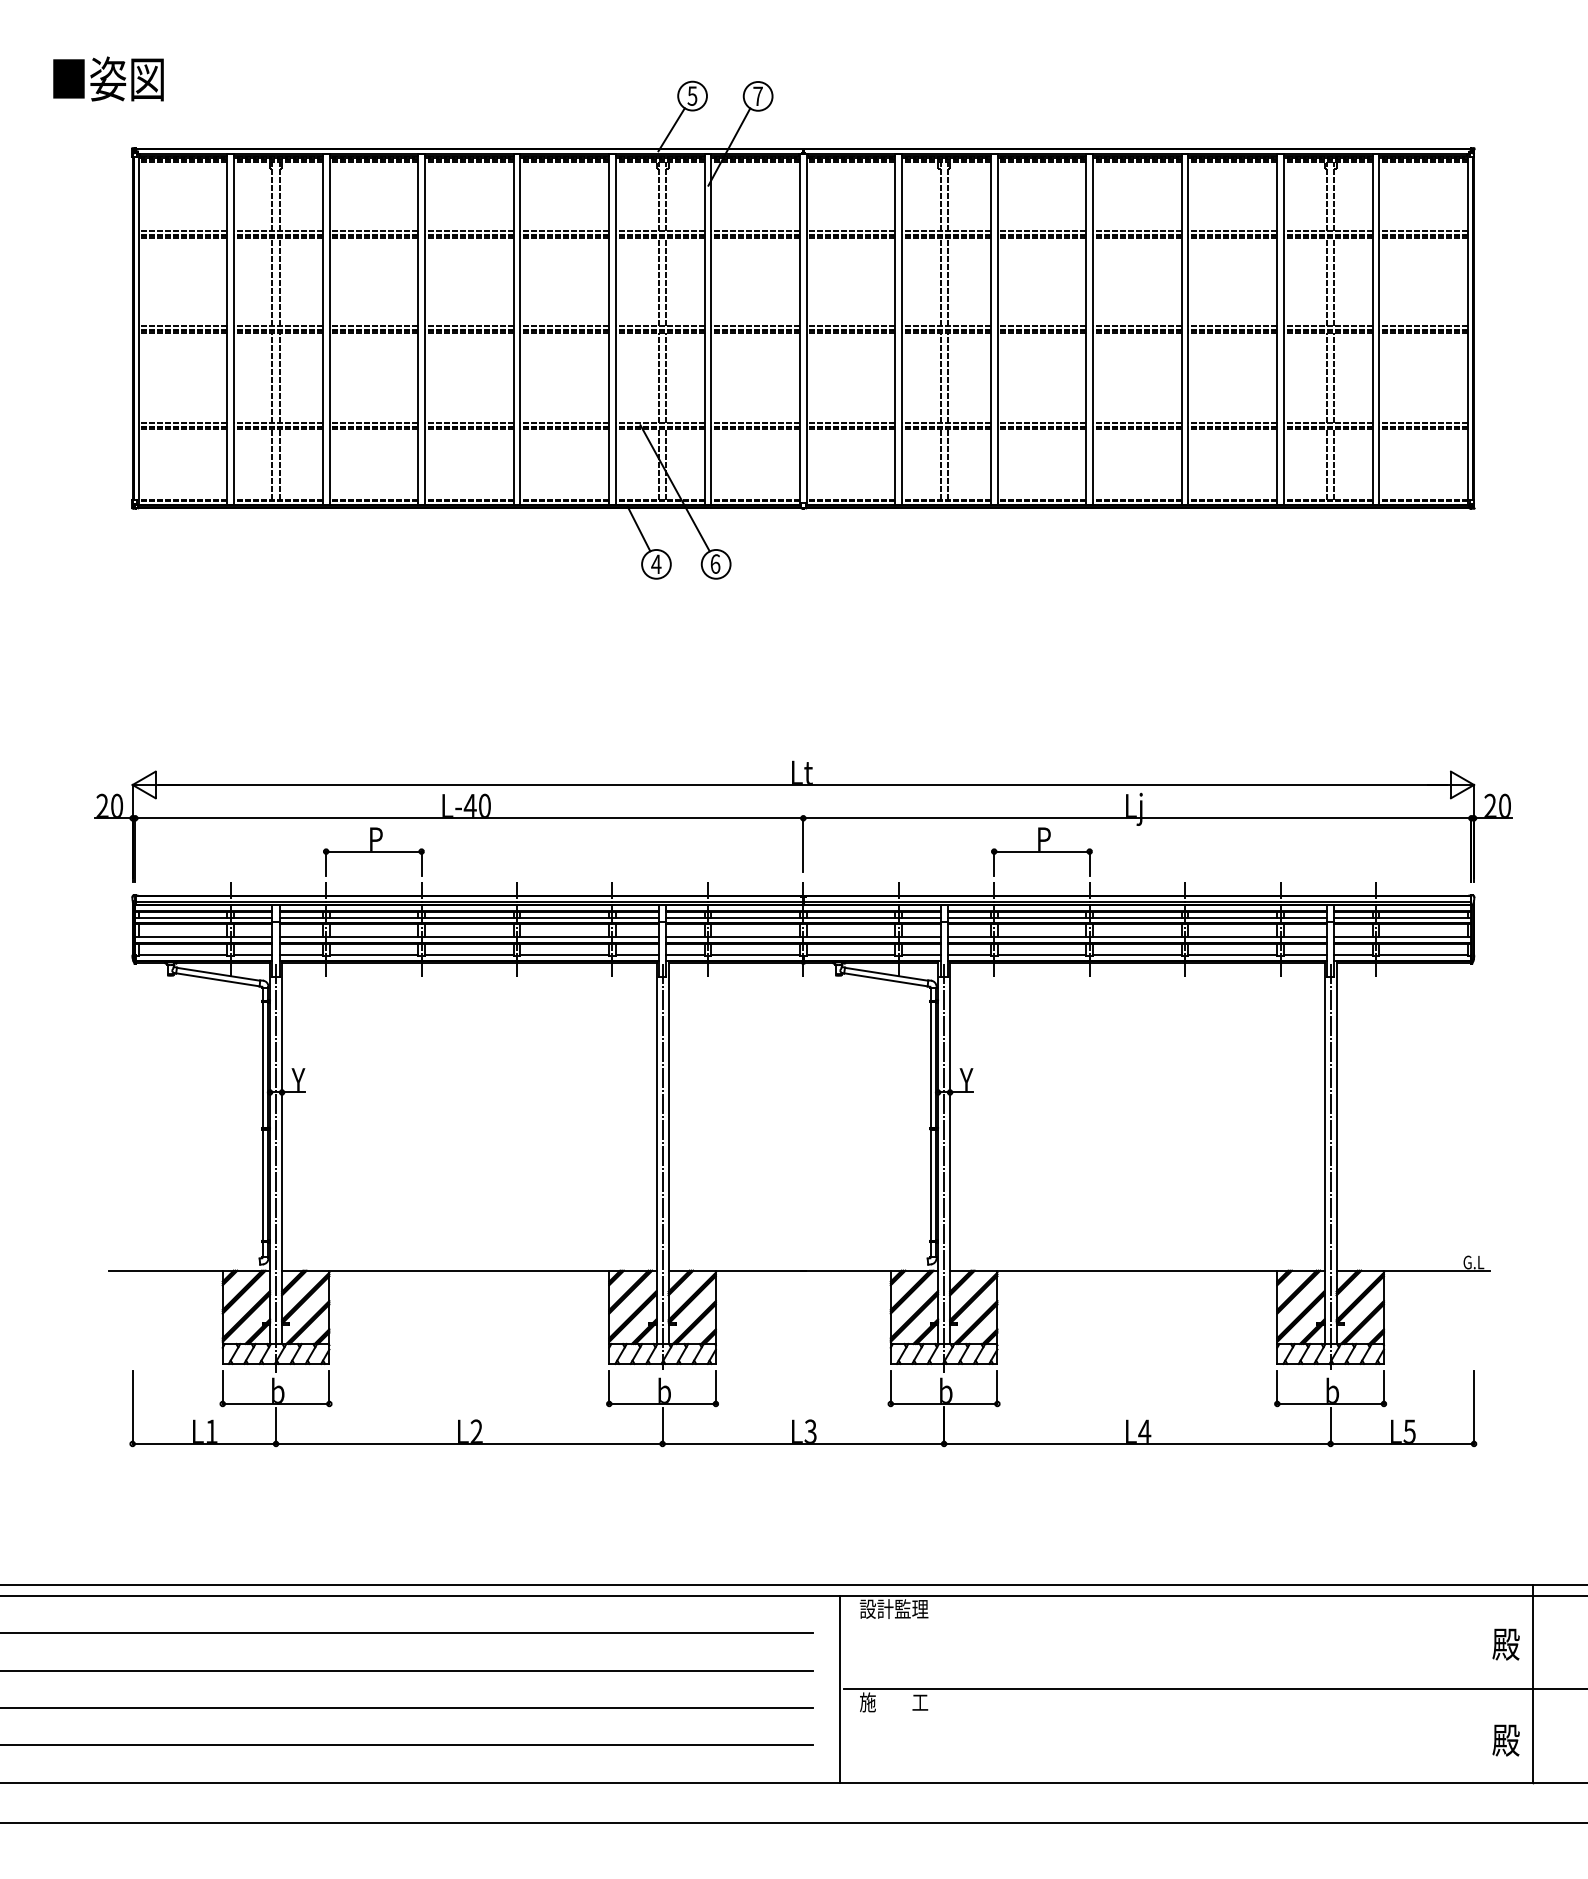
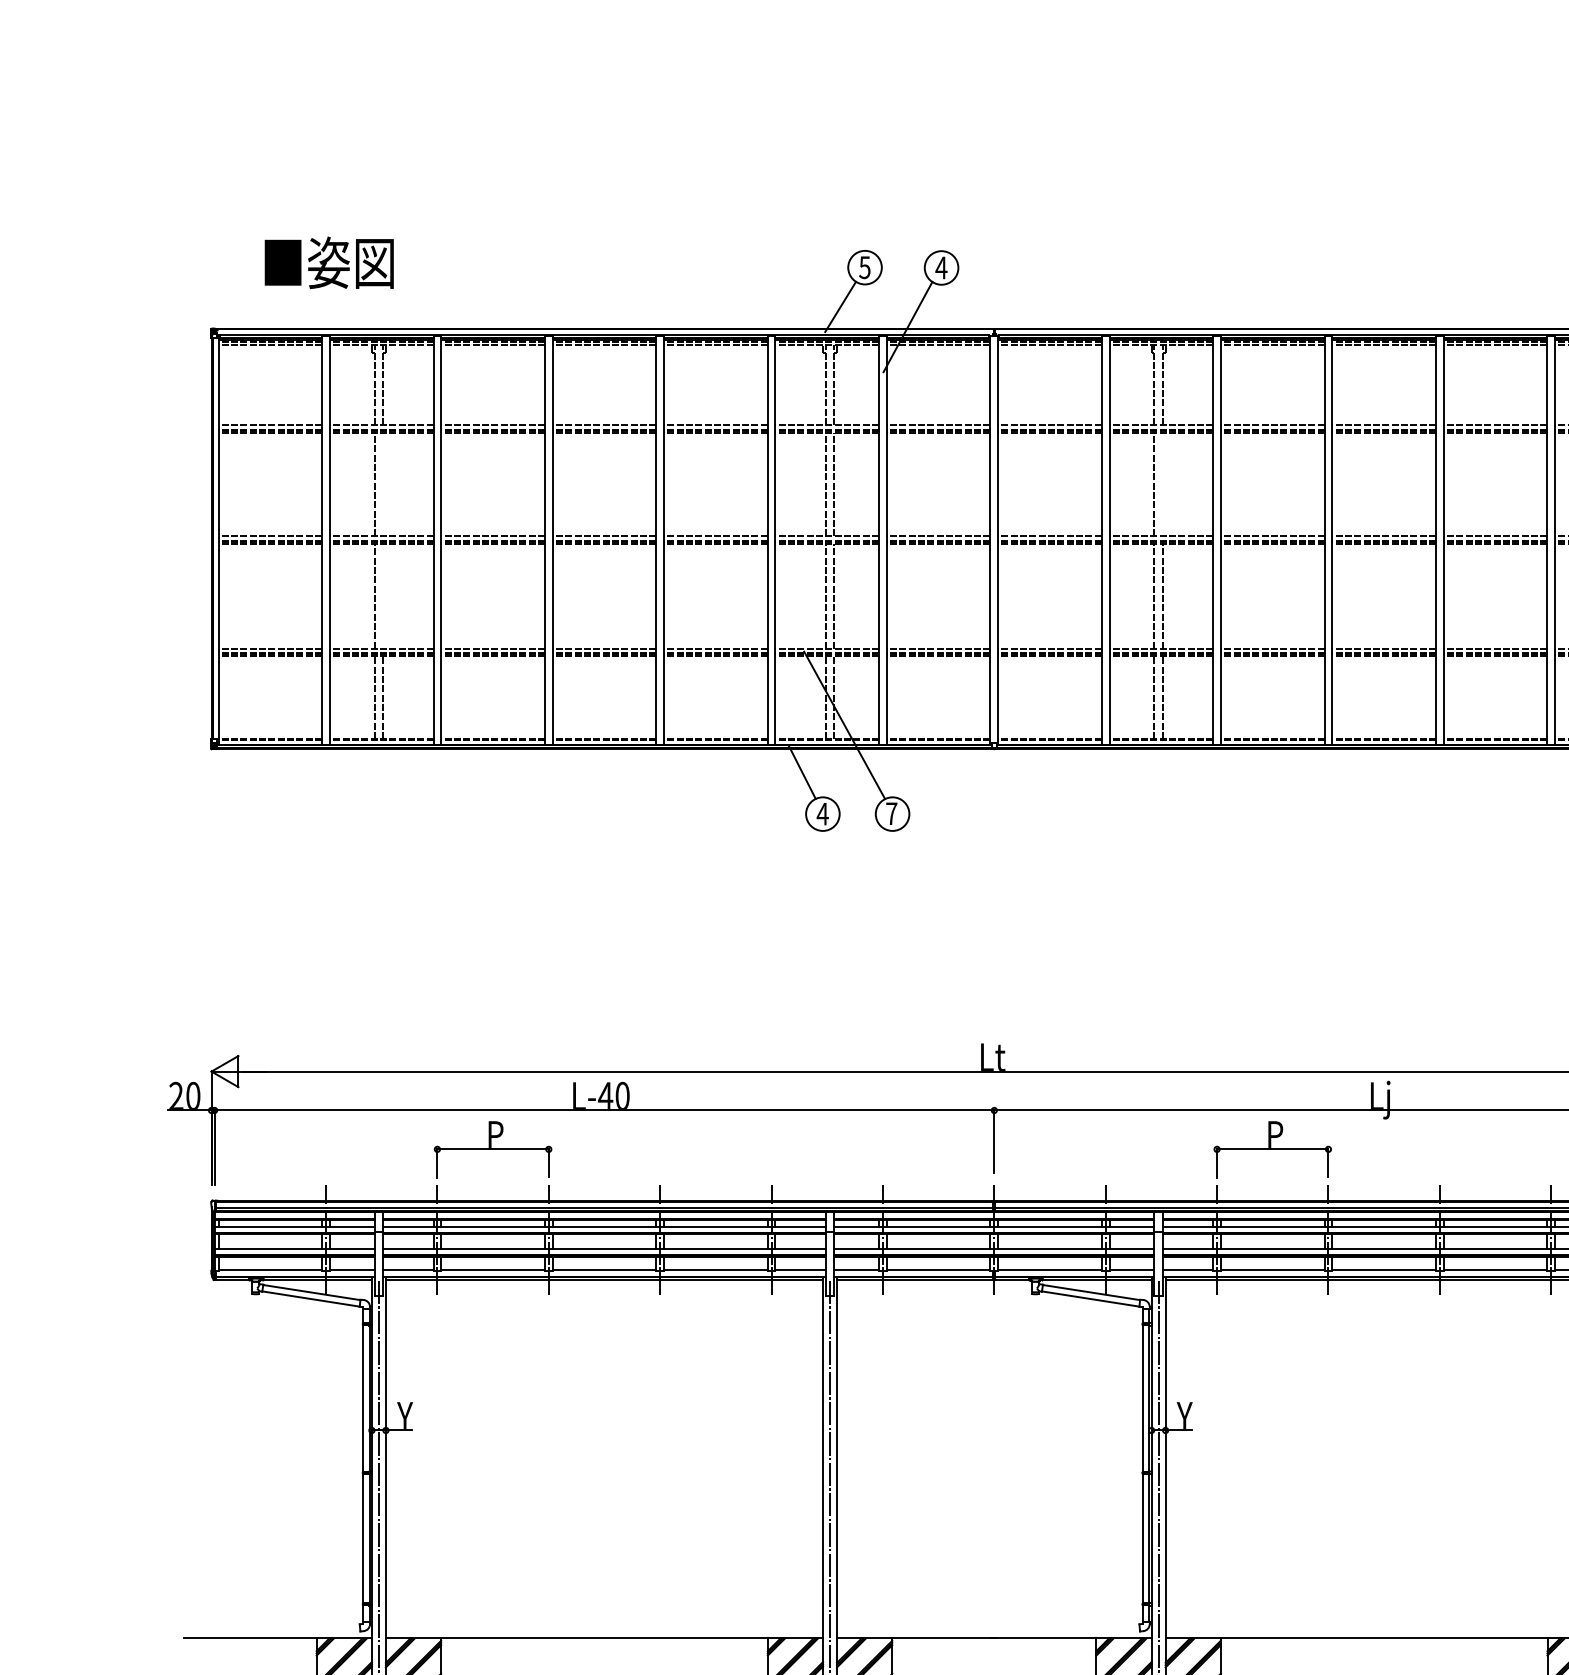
text: (108, 78) -> (329, 262), moved
text: (757, 95) -> (940, 266), 7 -> 4
line: (279, 281) -> (382, 483), removed
line: (947, 281) -> (1162, 483), removed
line: (279, 377) -> (382, 596), removed
text: (715, 563) -> (891, 813), 6 -> 7

